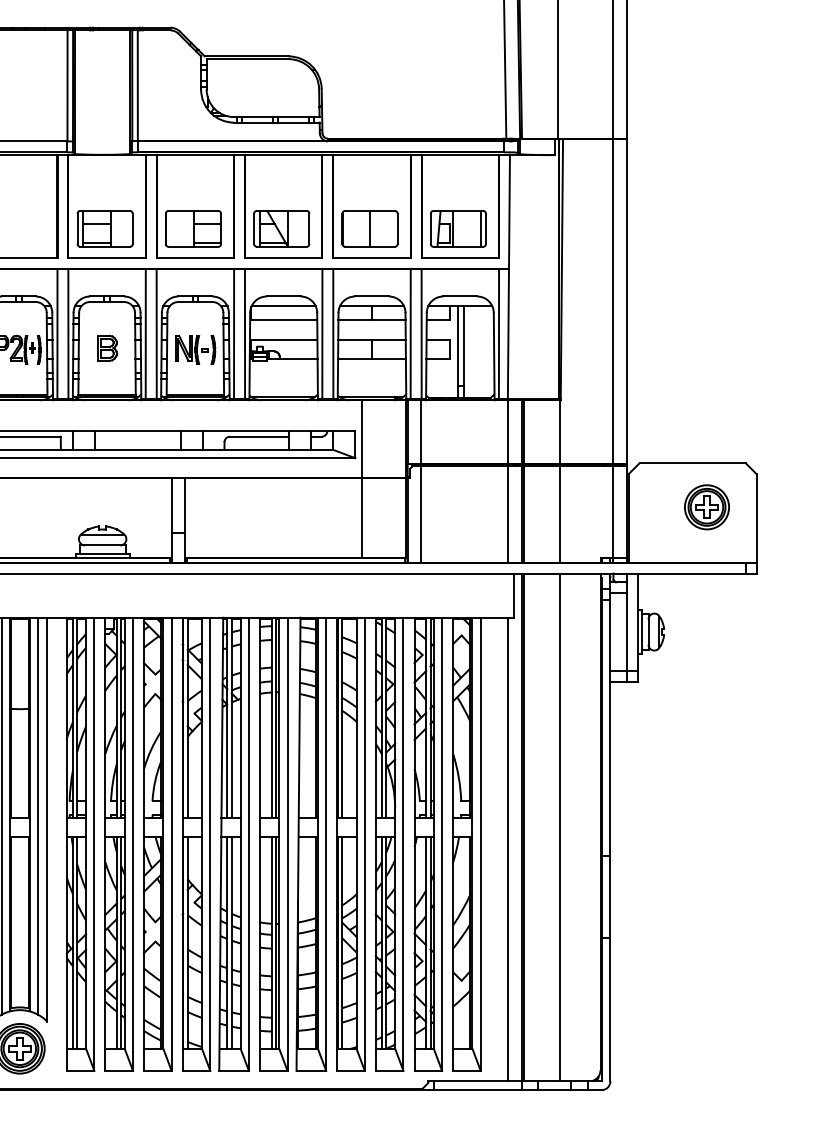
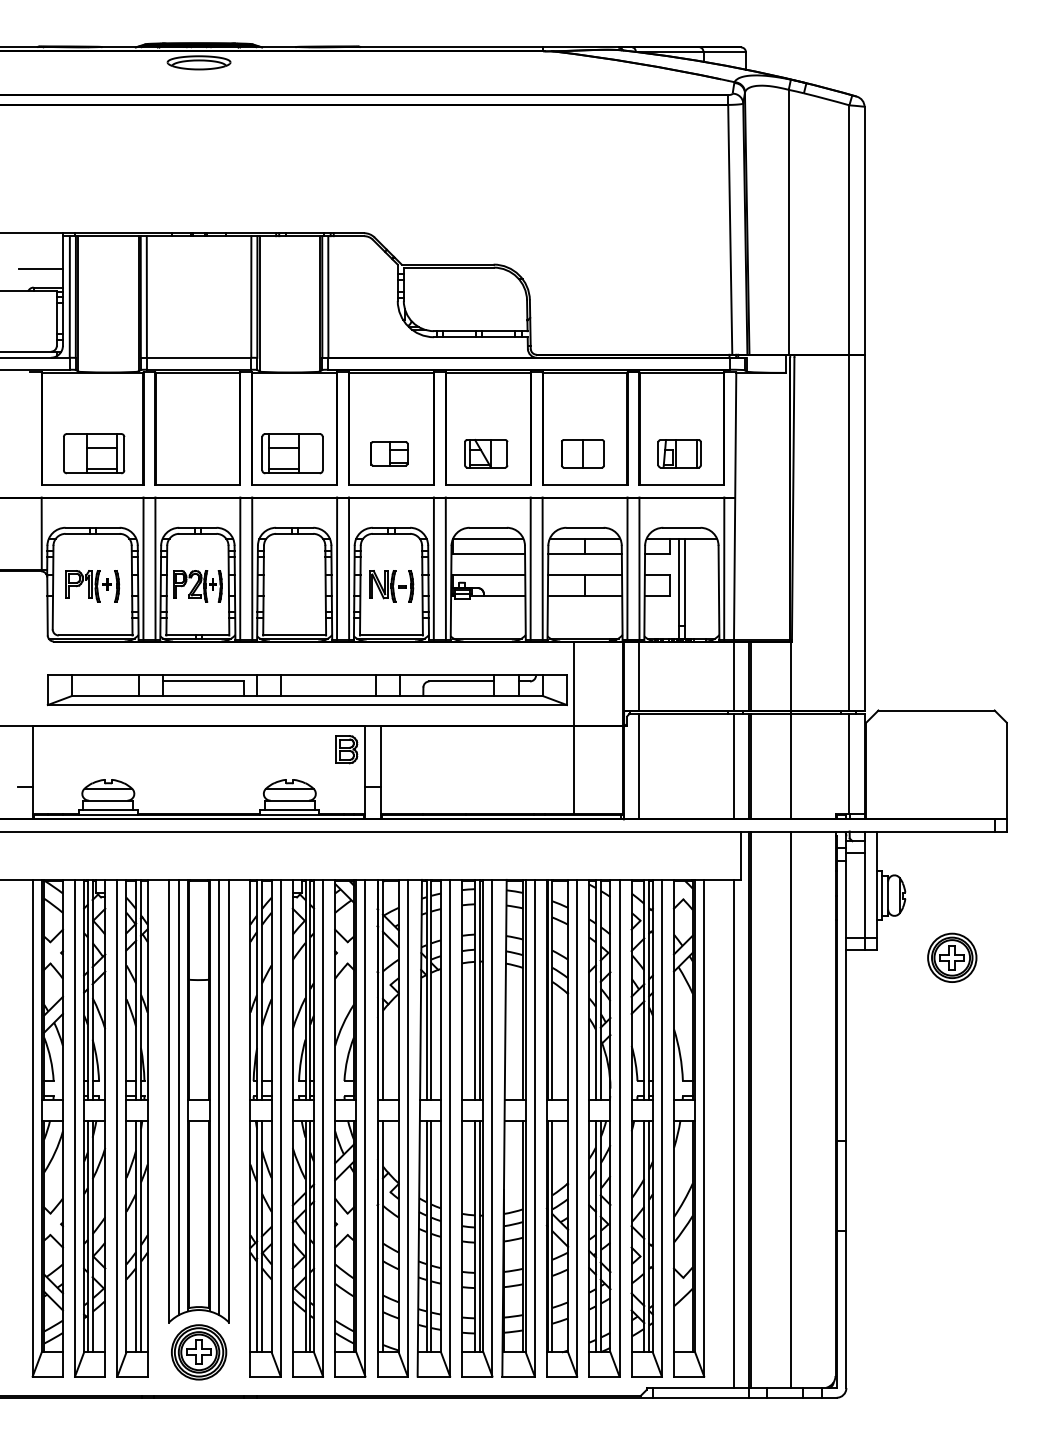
part: (193, 228) -> (389, 453), size x0.6
part: (282, 228) -> (486, 453), size x0.7
part: (369, 228) -> (582, 453), size x0.7
part: (458, 228) -> (679, 453), size x0.7
part: (106, 348) -> (346, 749), moved
part: (707, 506) -> (952, 957), moved

